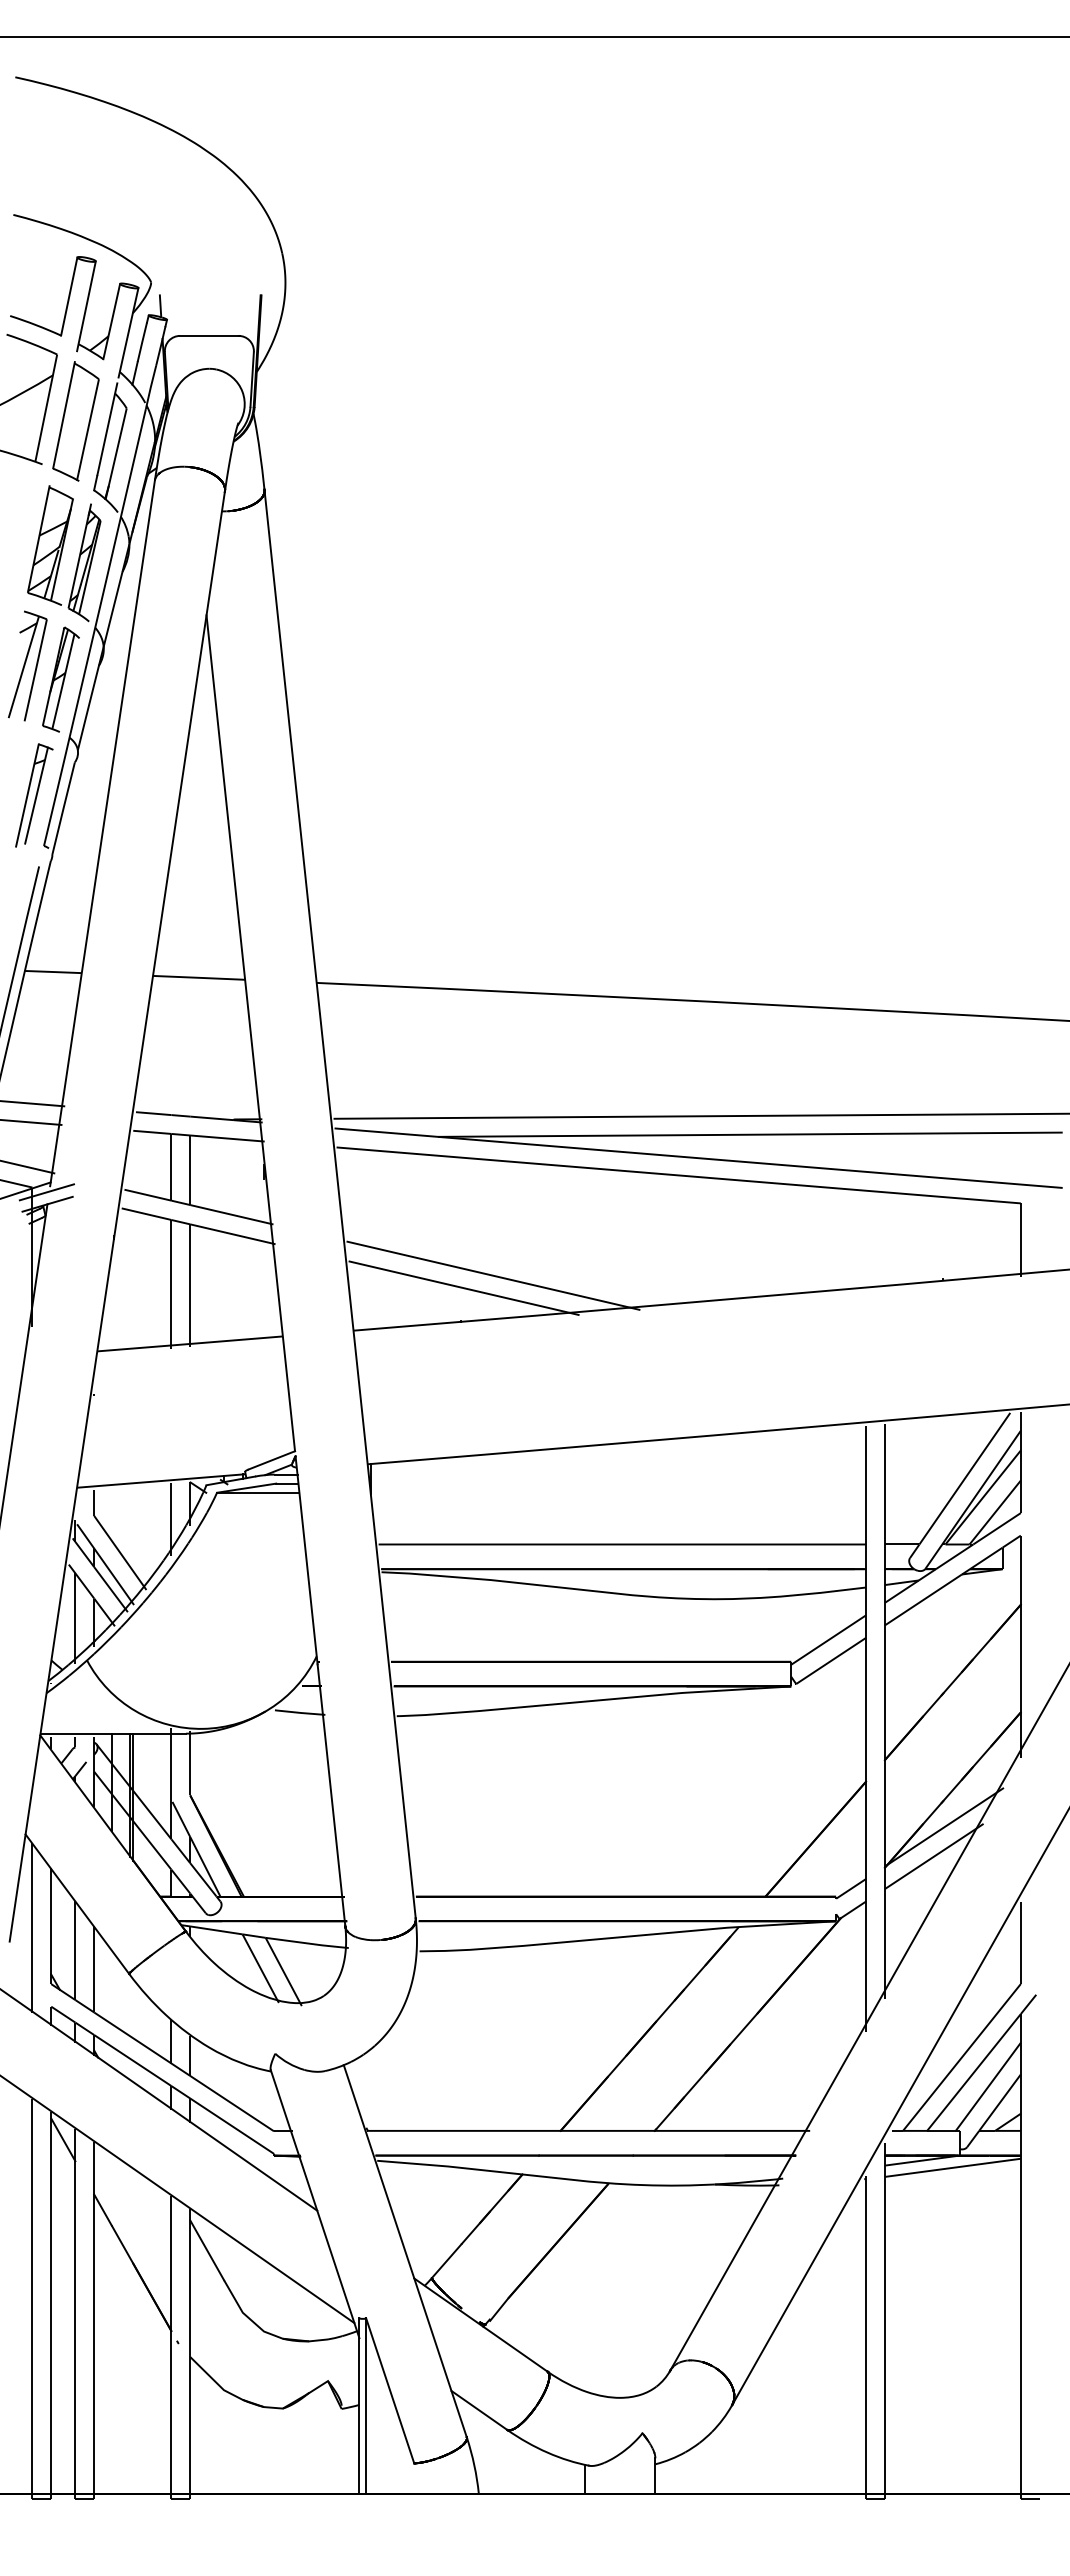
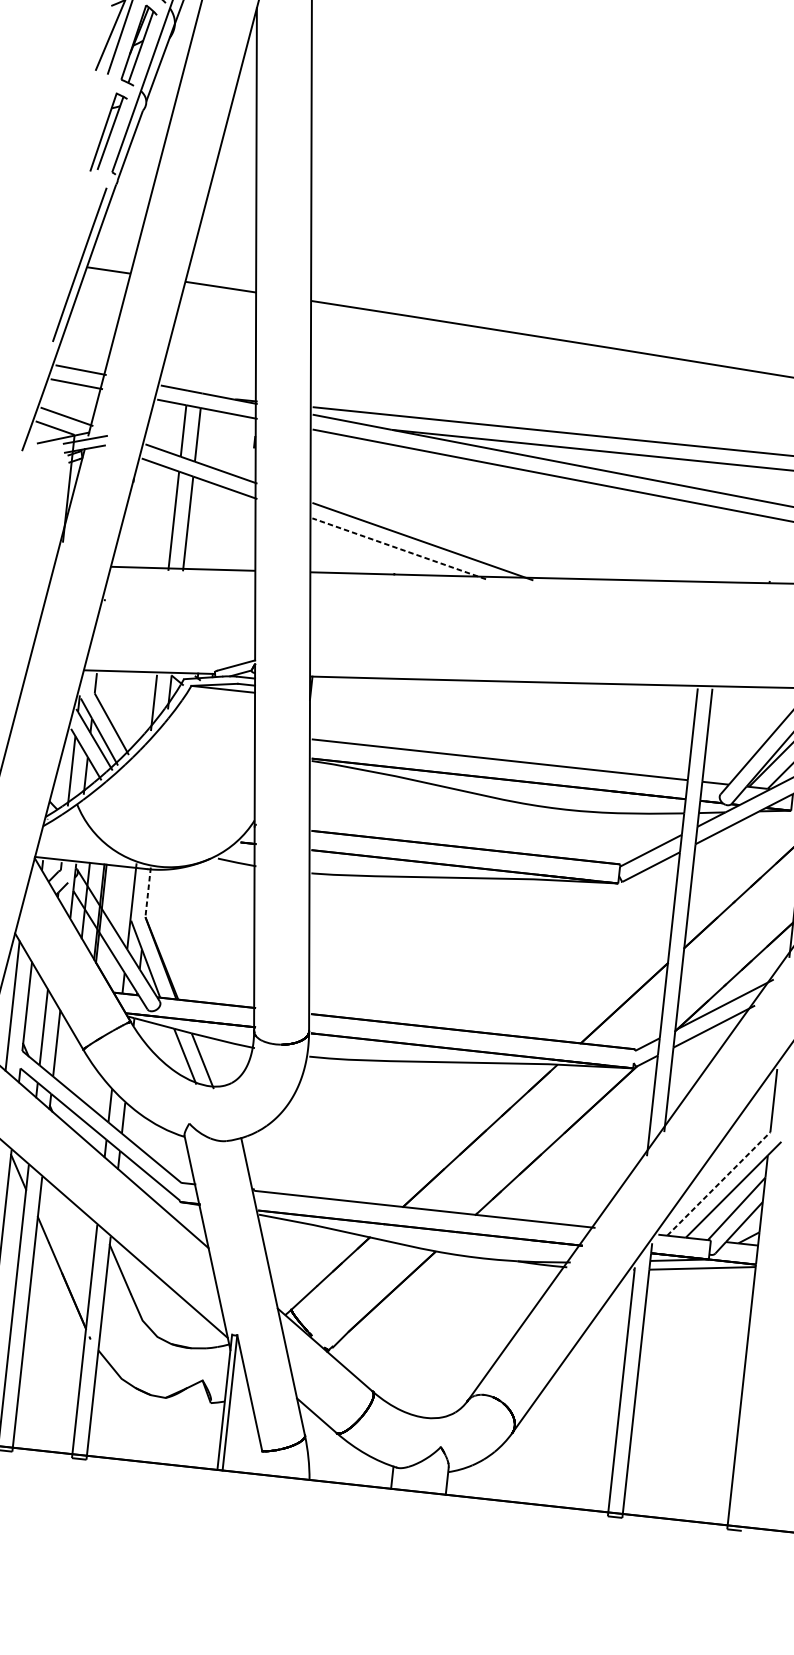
line: (464, 1288) -> (399, 549), solid -> dashed
line: (190, 1763) -> (148, 892), solid -> dashed
line: (962, 2057) -> (719, 1184), solid -> dashed

